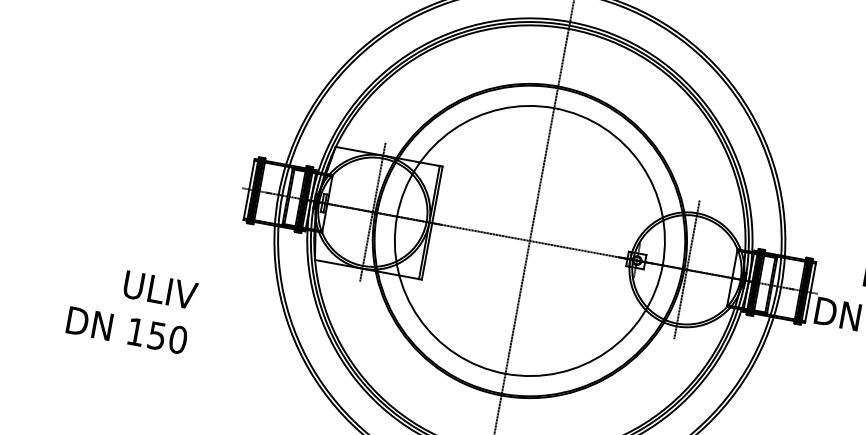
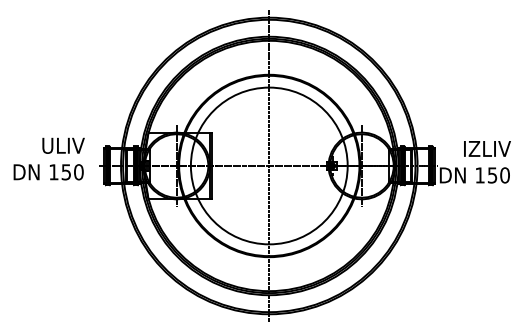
text: (131, 307) -> (48, 158), moved

